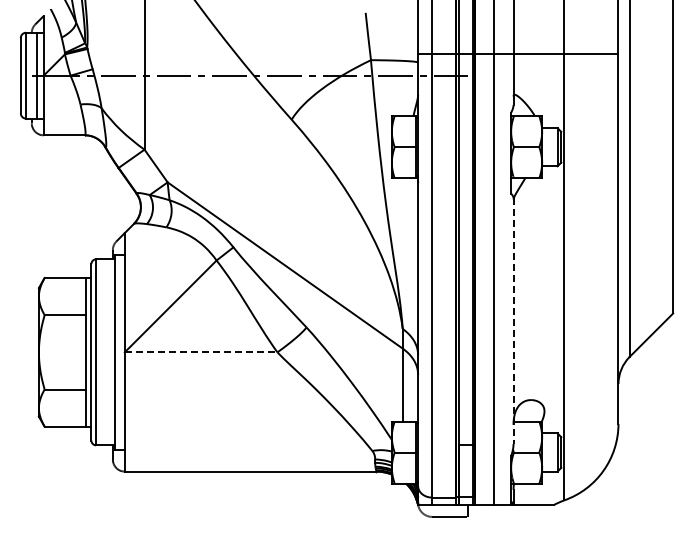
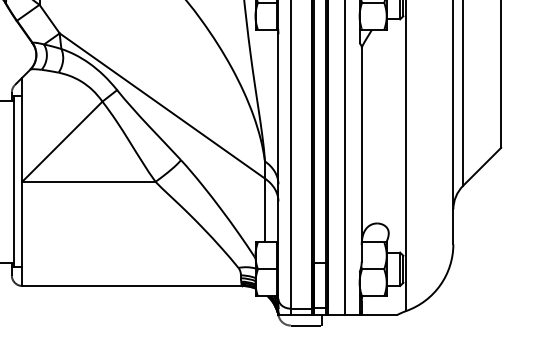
line: (513, 320) -> (361, 154), dashed -> solid
line: (201, 352) -> (89, 181), dashed -> solid

